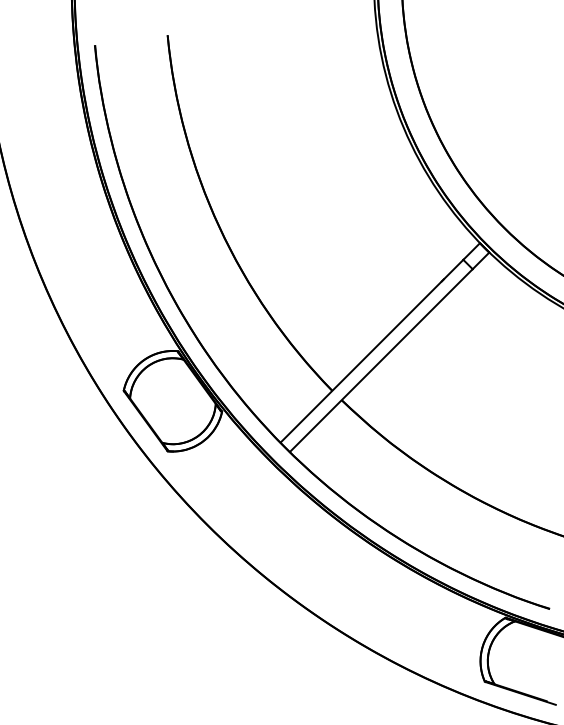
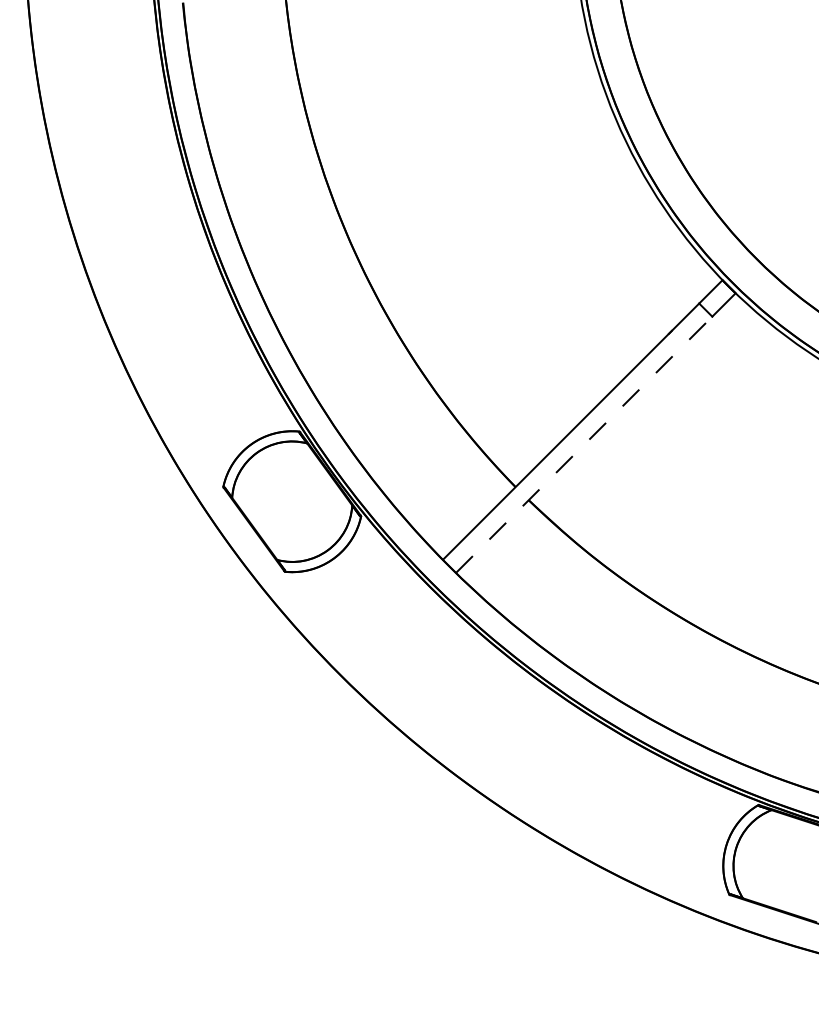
line: (381, 360) -> (584, 444), solid -> dashed

